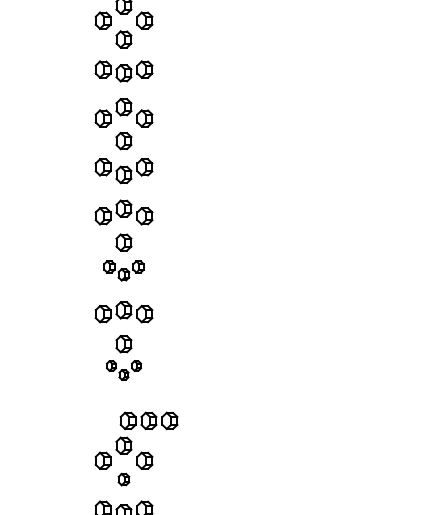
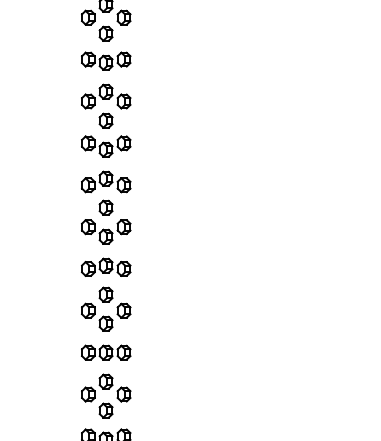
part: (123, 270) -> (105, 231), size x1.43
part: (123, 370) -> (105, 317), size x1.67
part: (148, 420) -> (105, 352), moved
part: (123, 479) -> (105, 410), size x1.43

